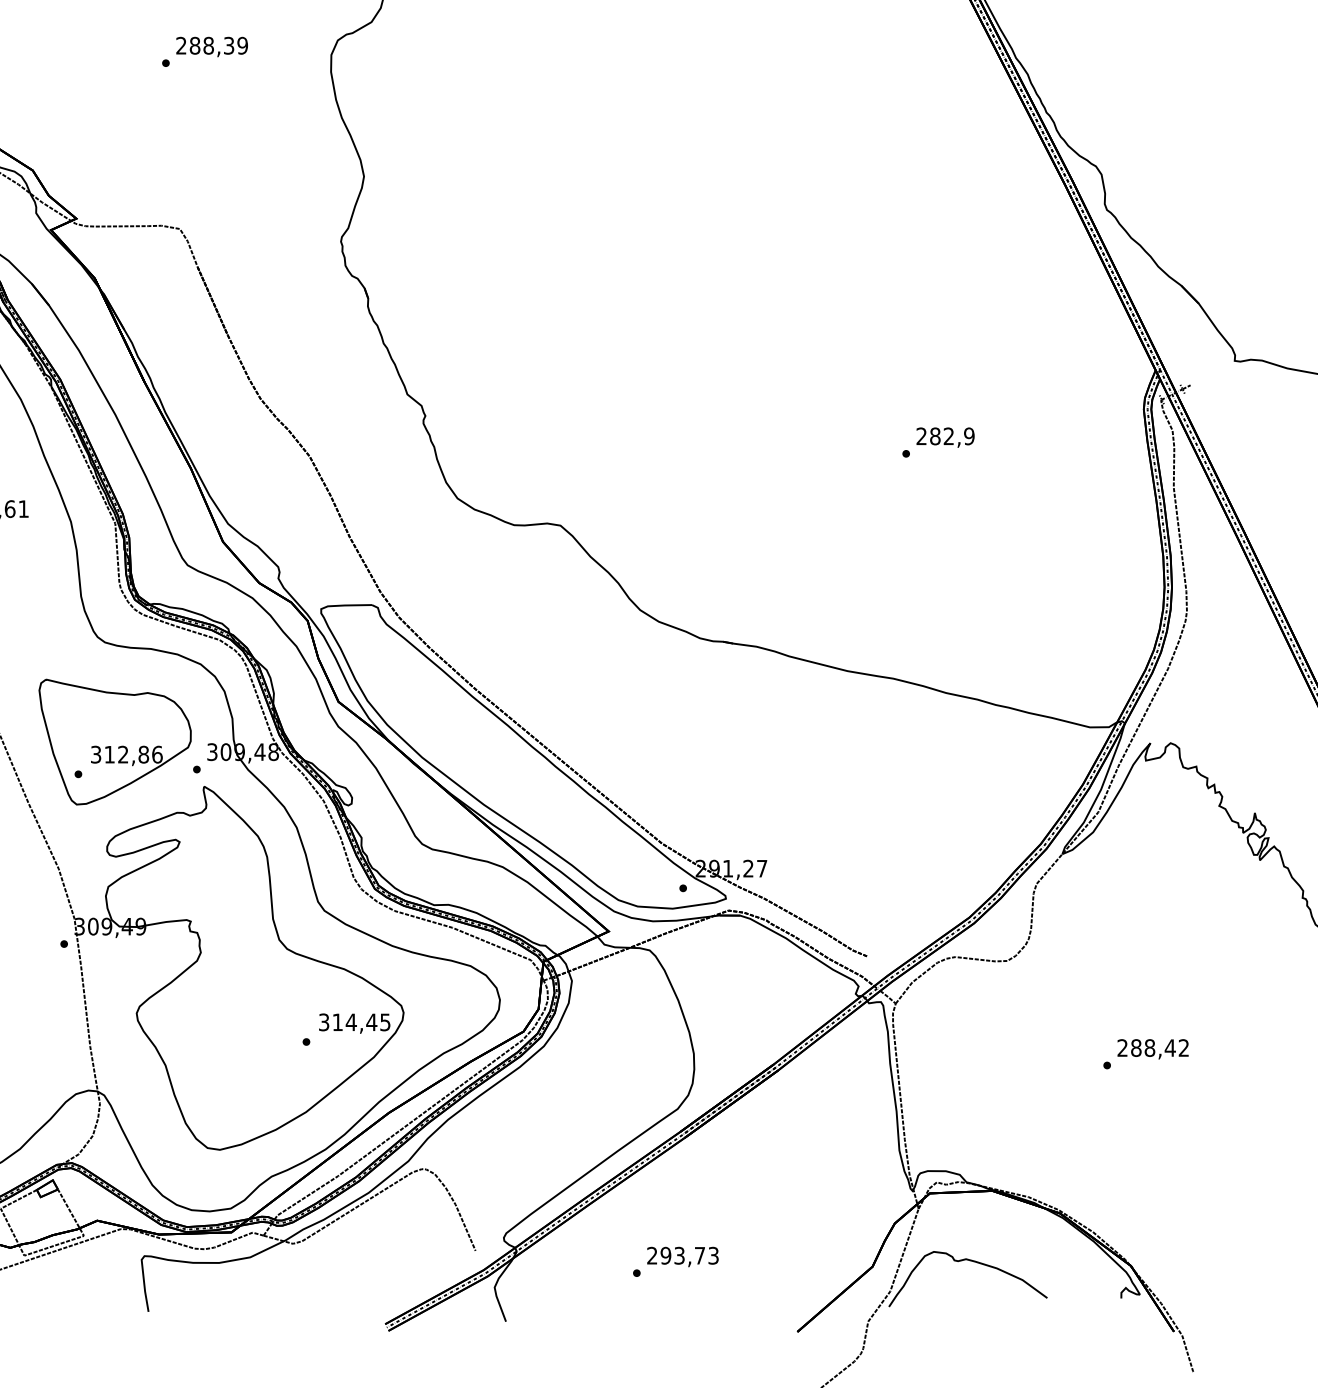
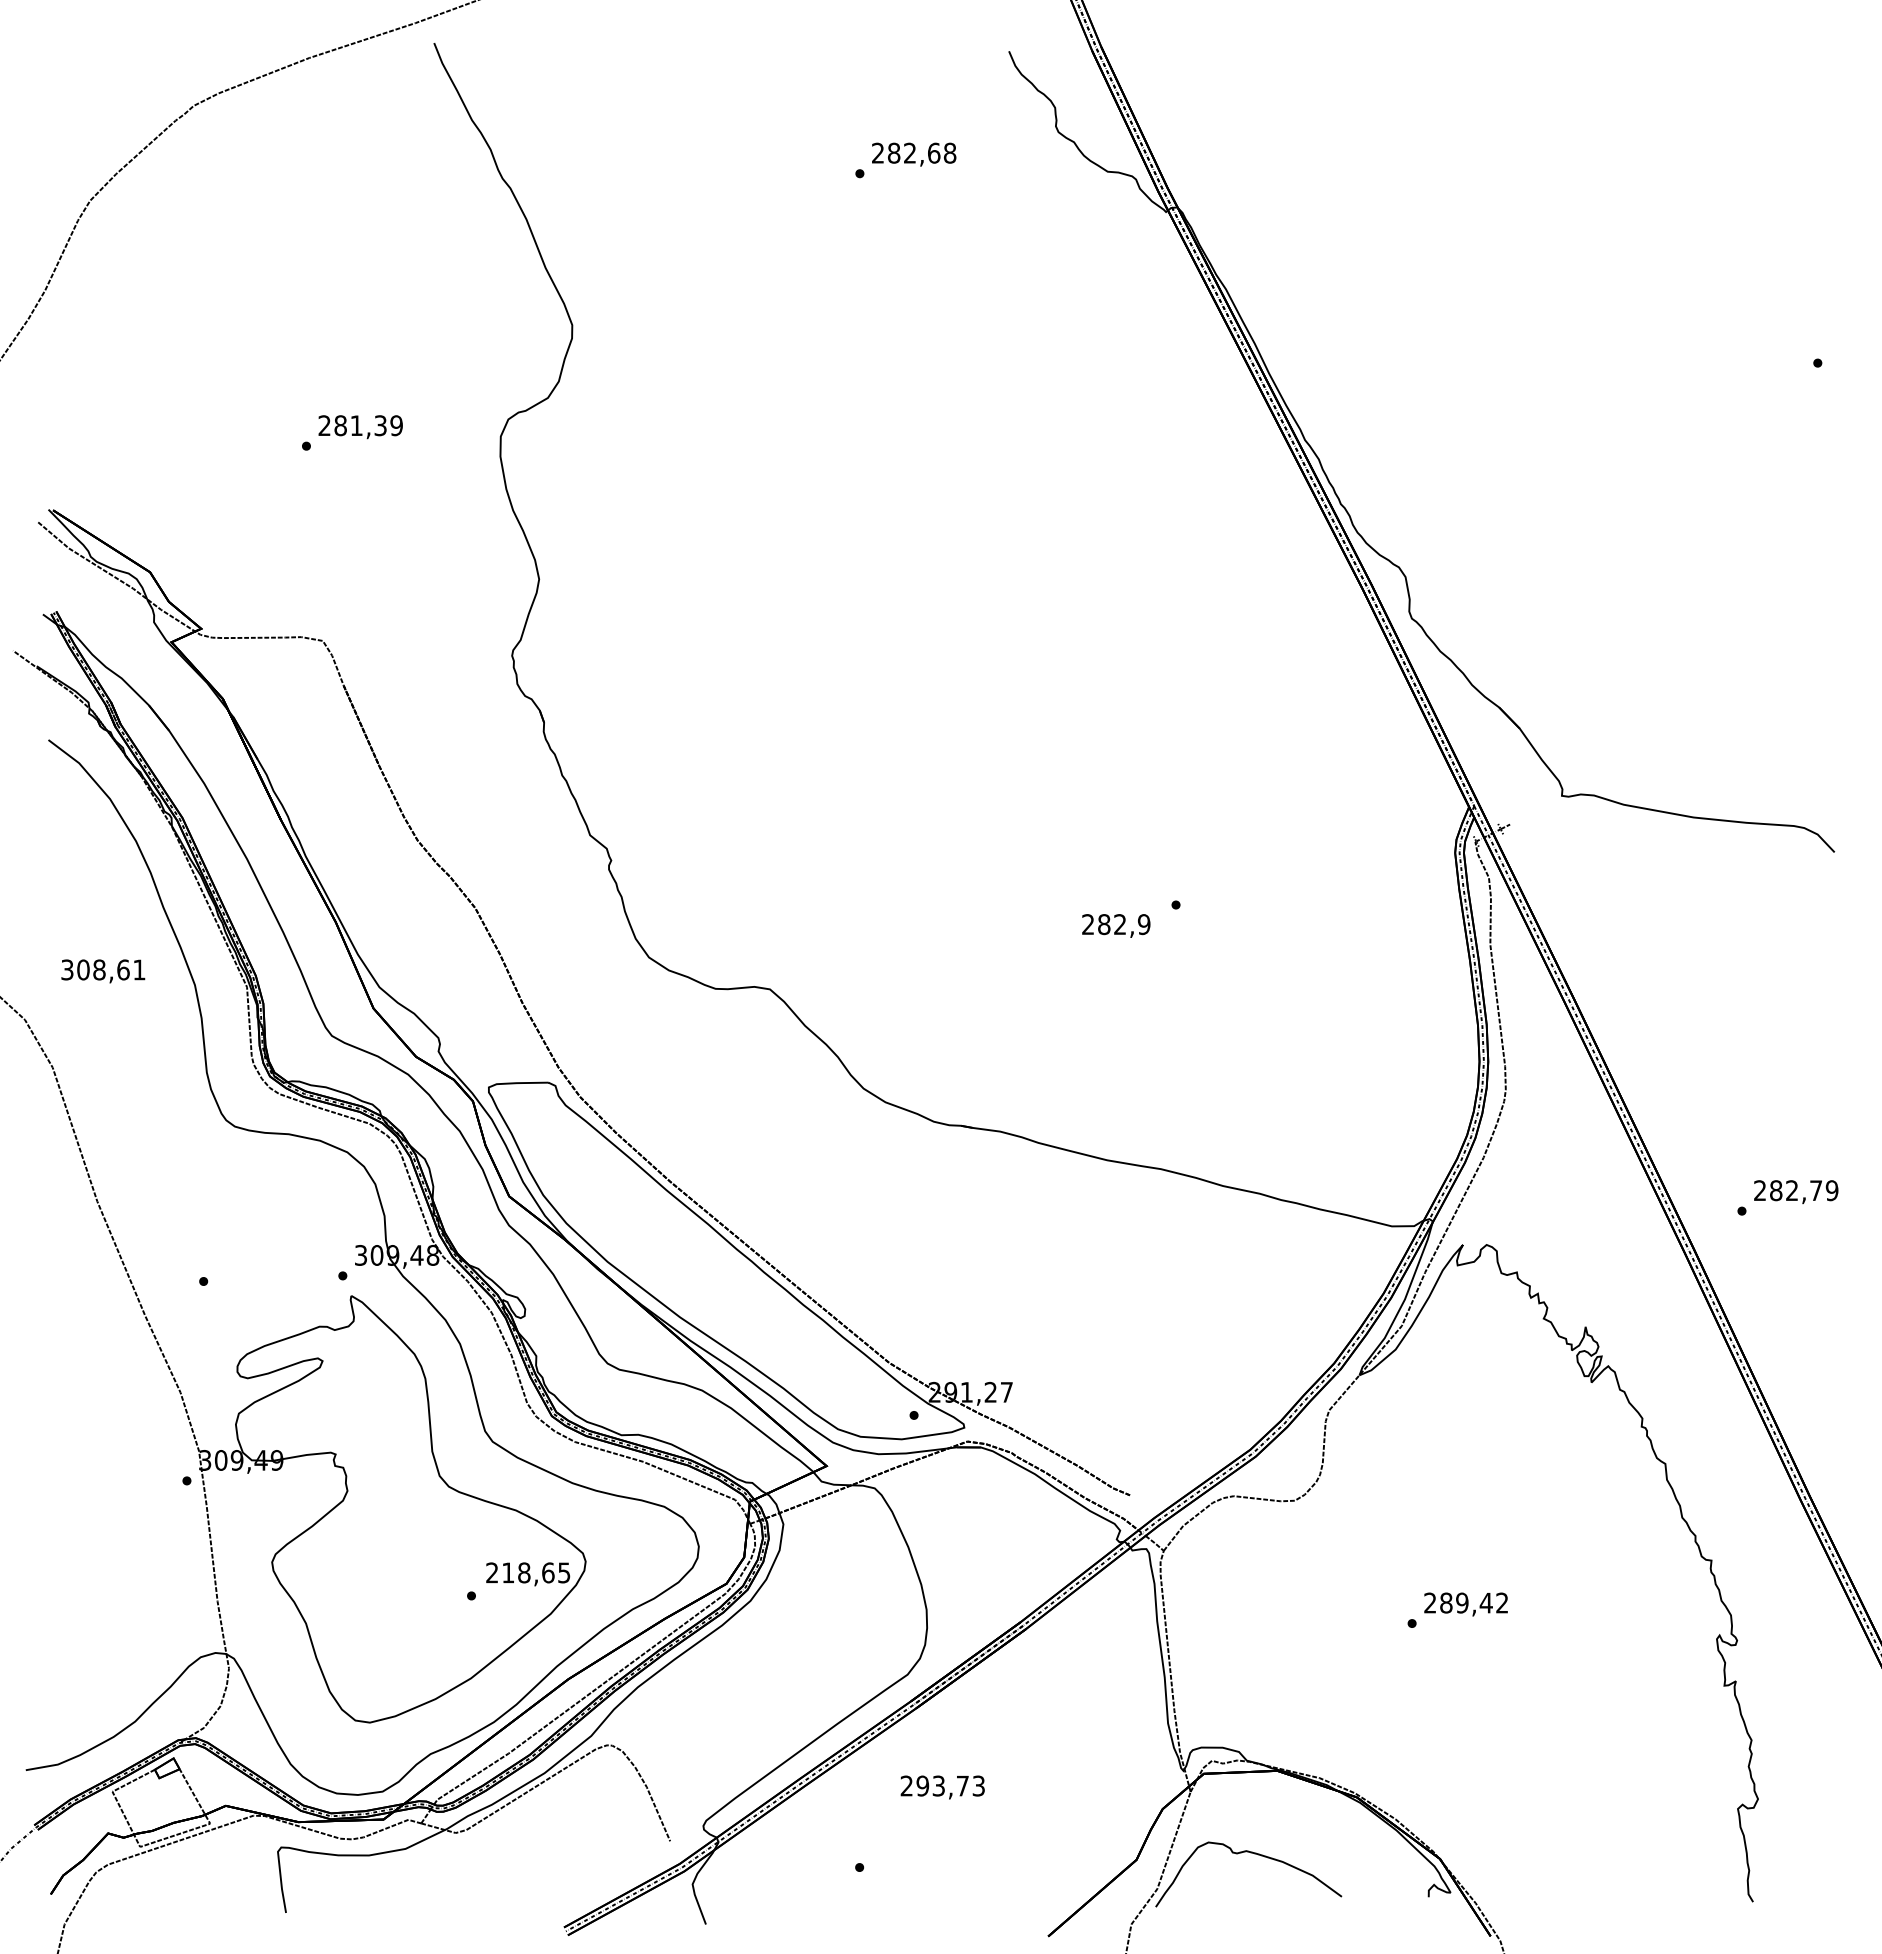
text: (208, 45) -> (356, 425), 288,39 -> 281,39
text: (945, 437) -> (1116, 925), moved
part: (114, 741) -> (246, 1243), removed
text: (348, 1022) -> (520, 1572), 314,45 -> 218,65
text: (1150, 1047) -> (1462, 1602), 288,42 -> 289,42
text: (682, 1257) -> (942, 1787), moved

